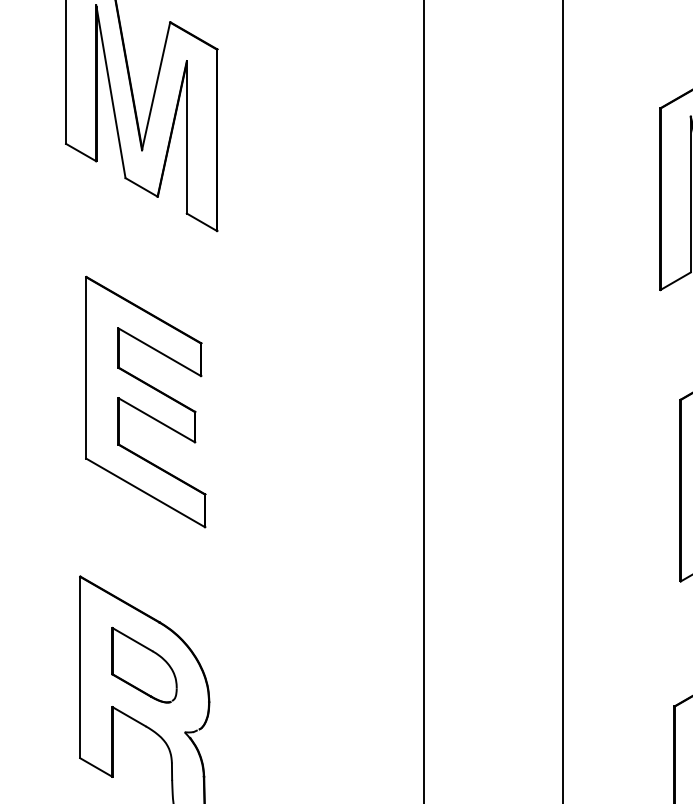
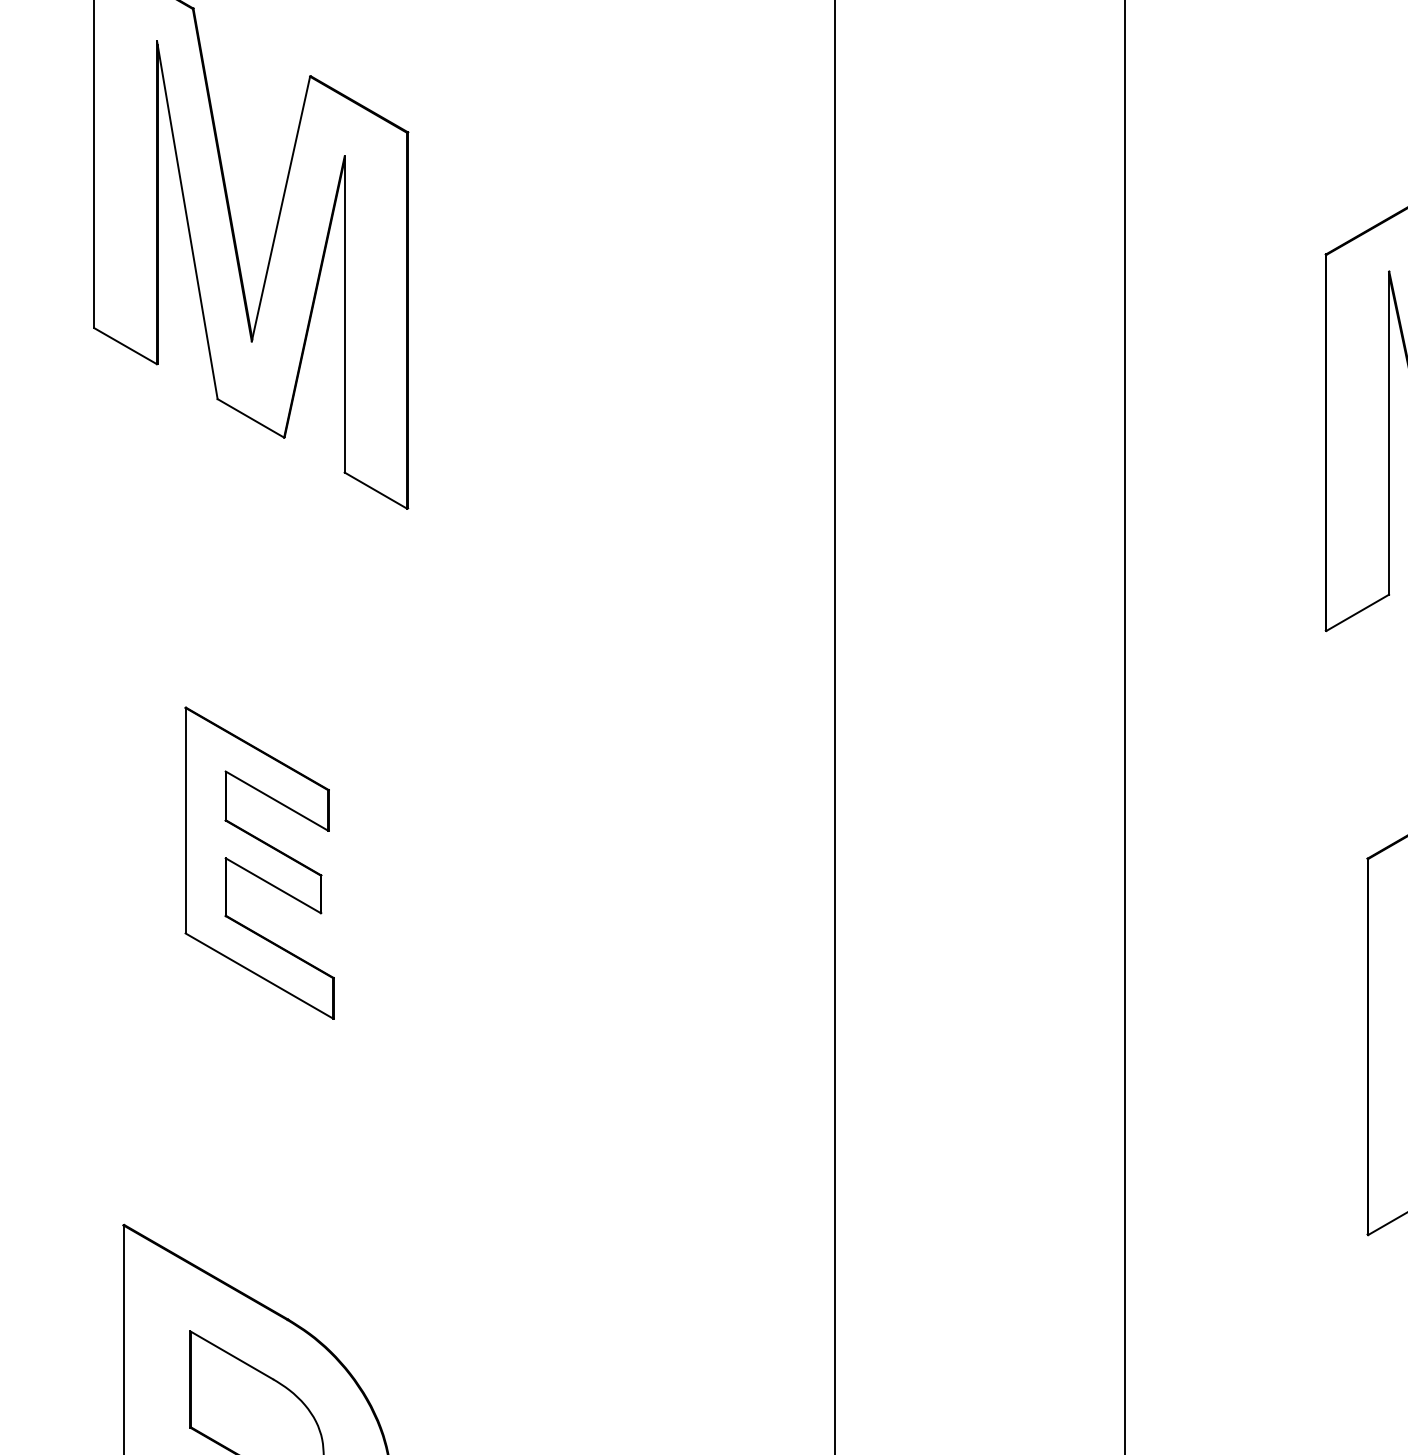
part: (145, 401) -> (258, 862), size x0.6

